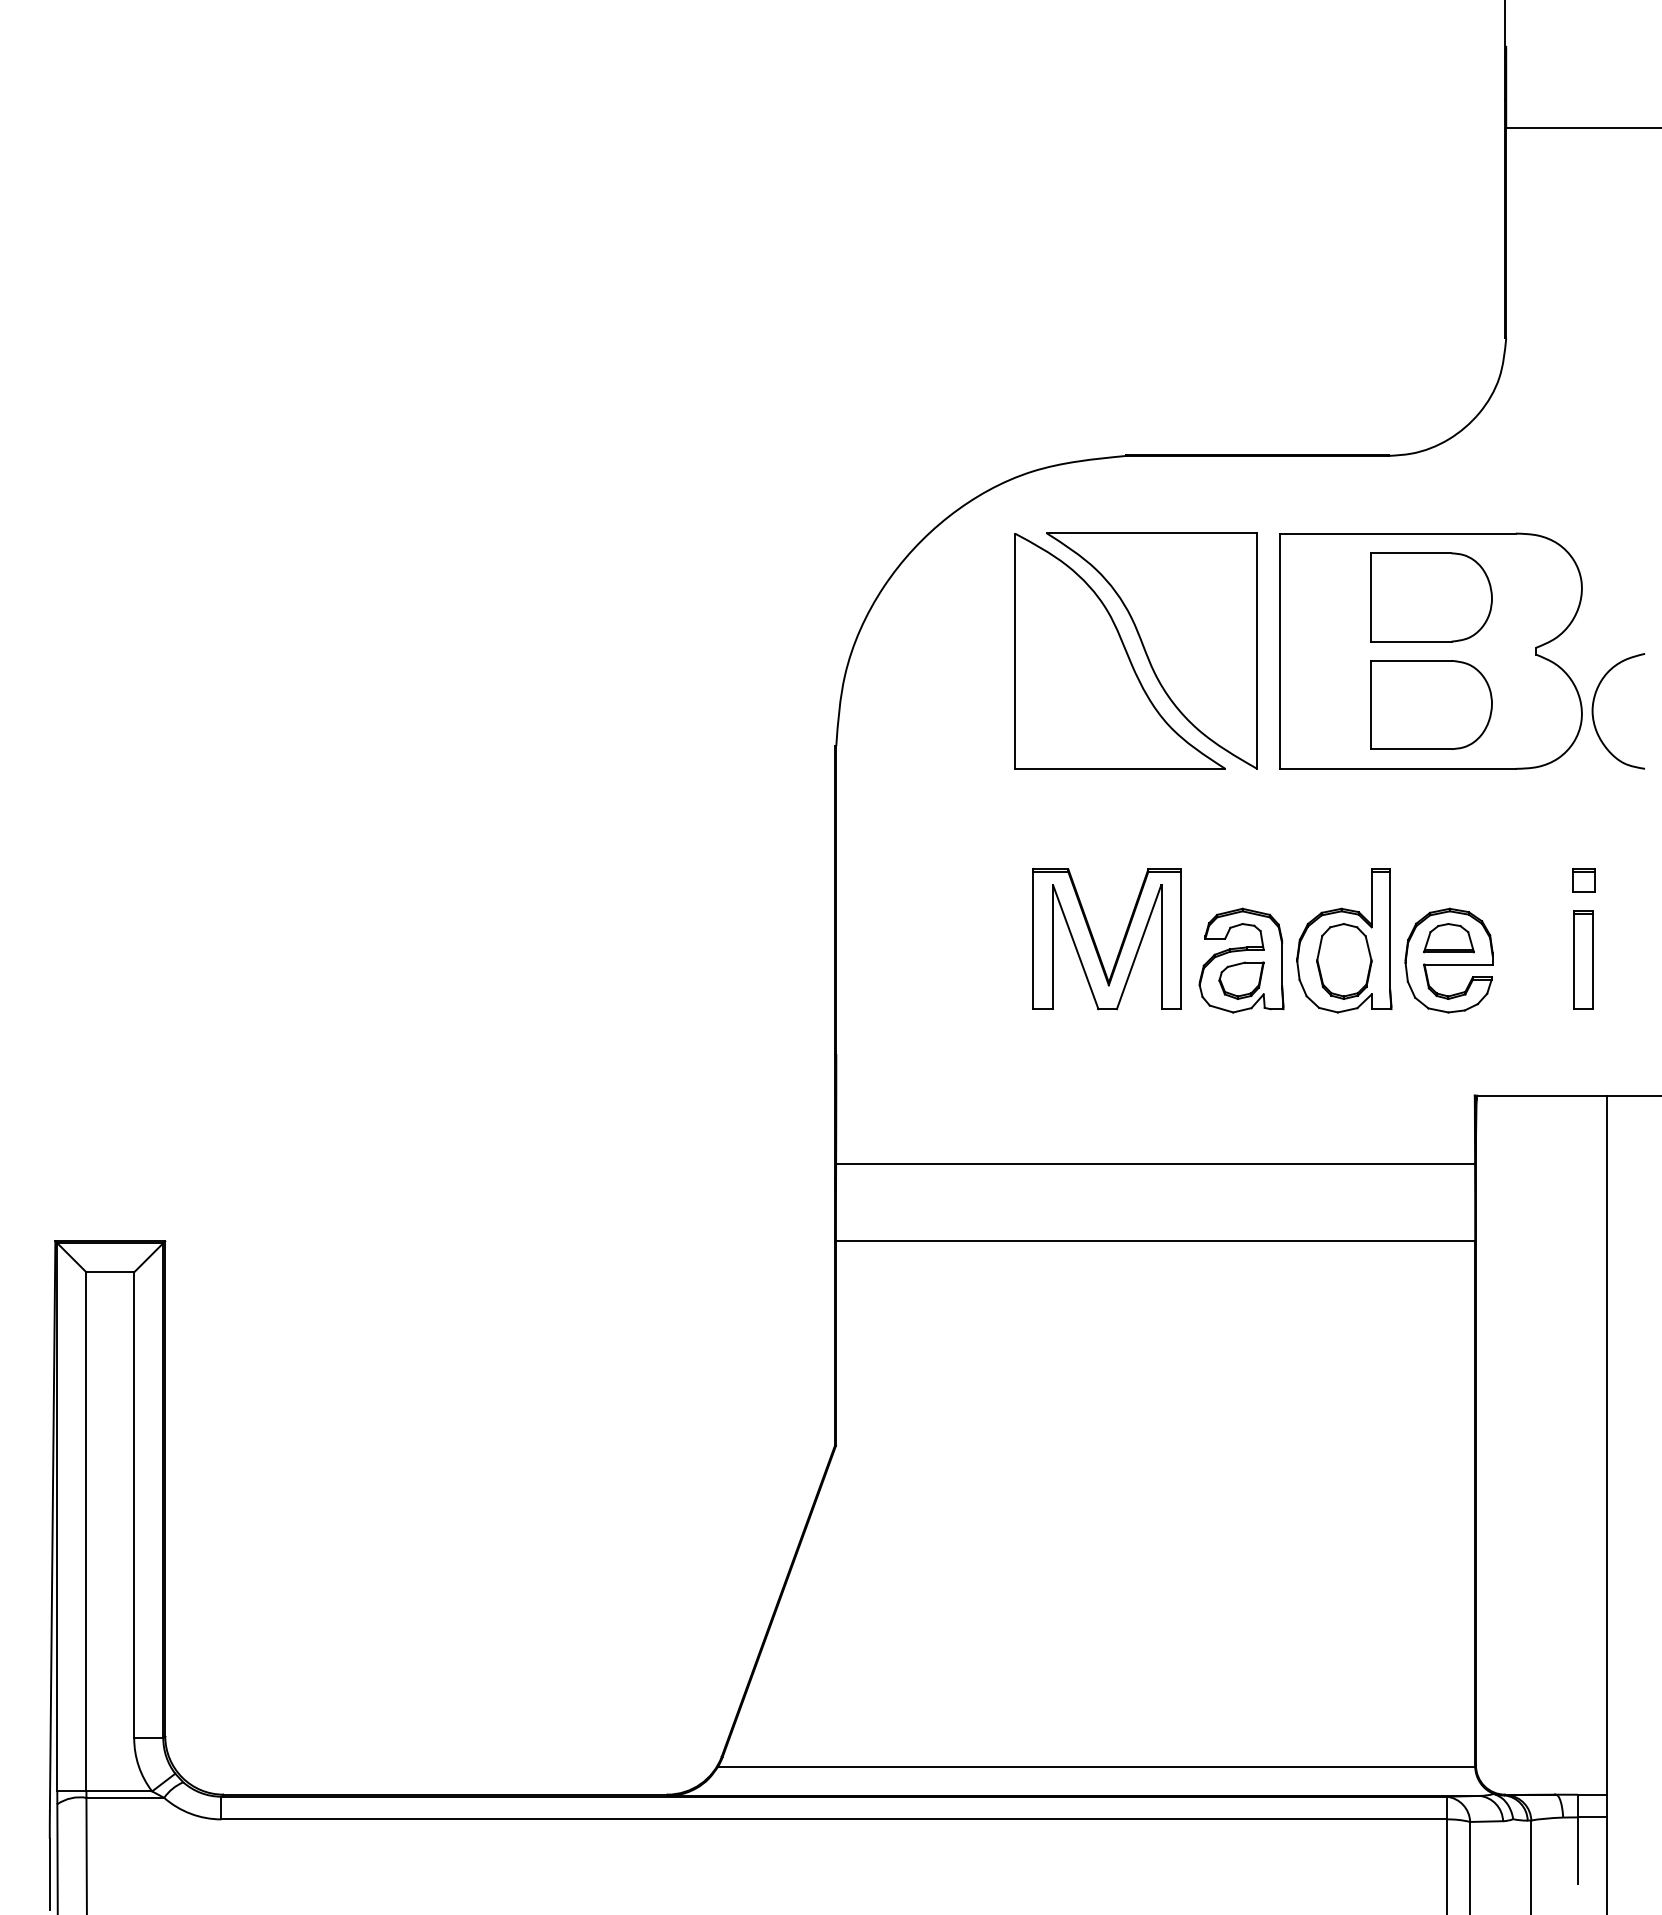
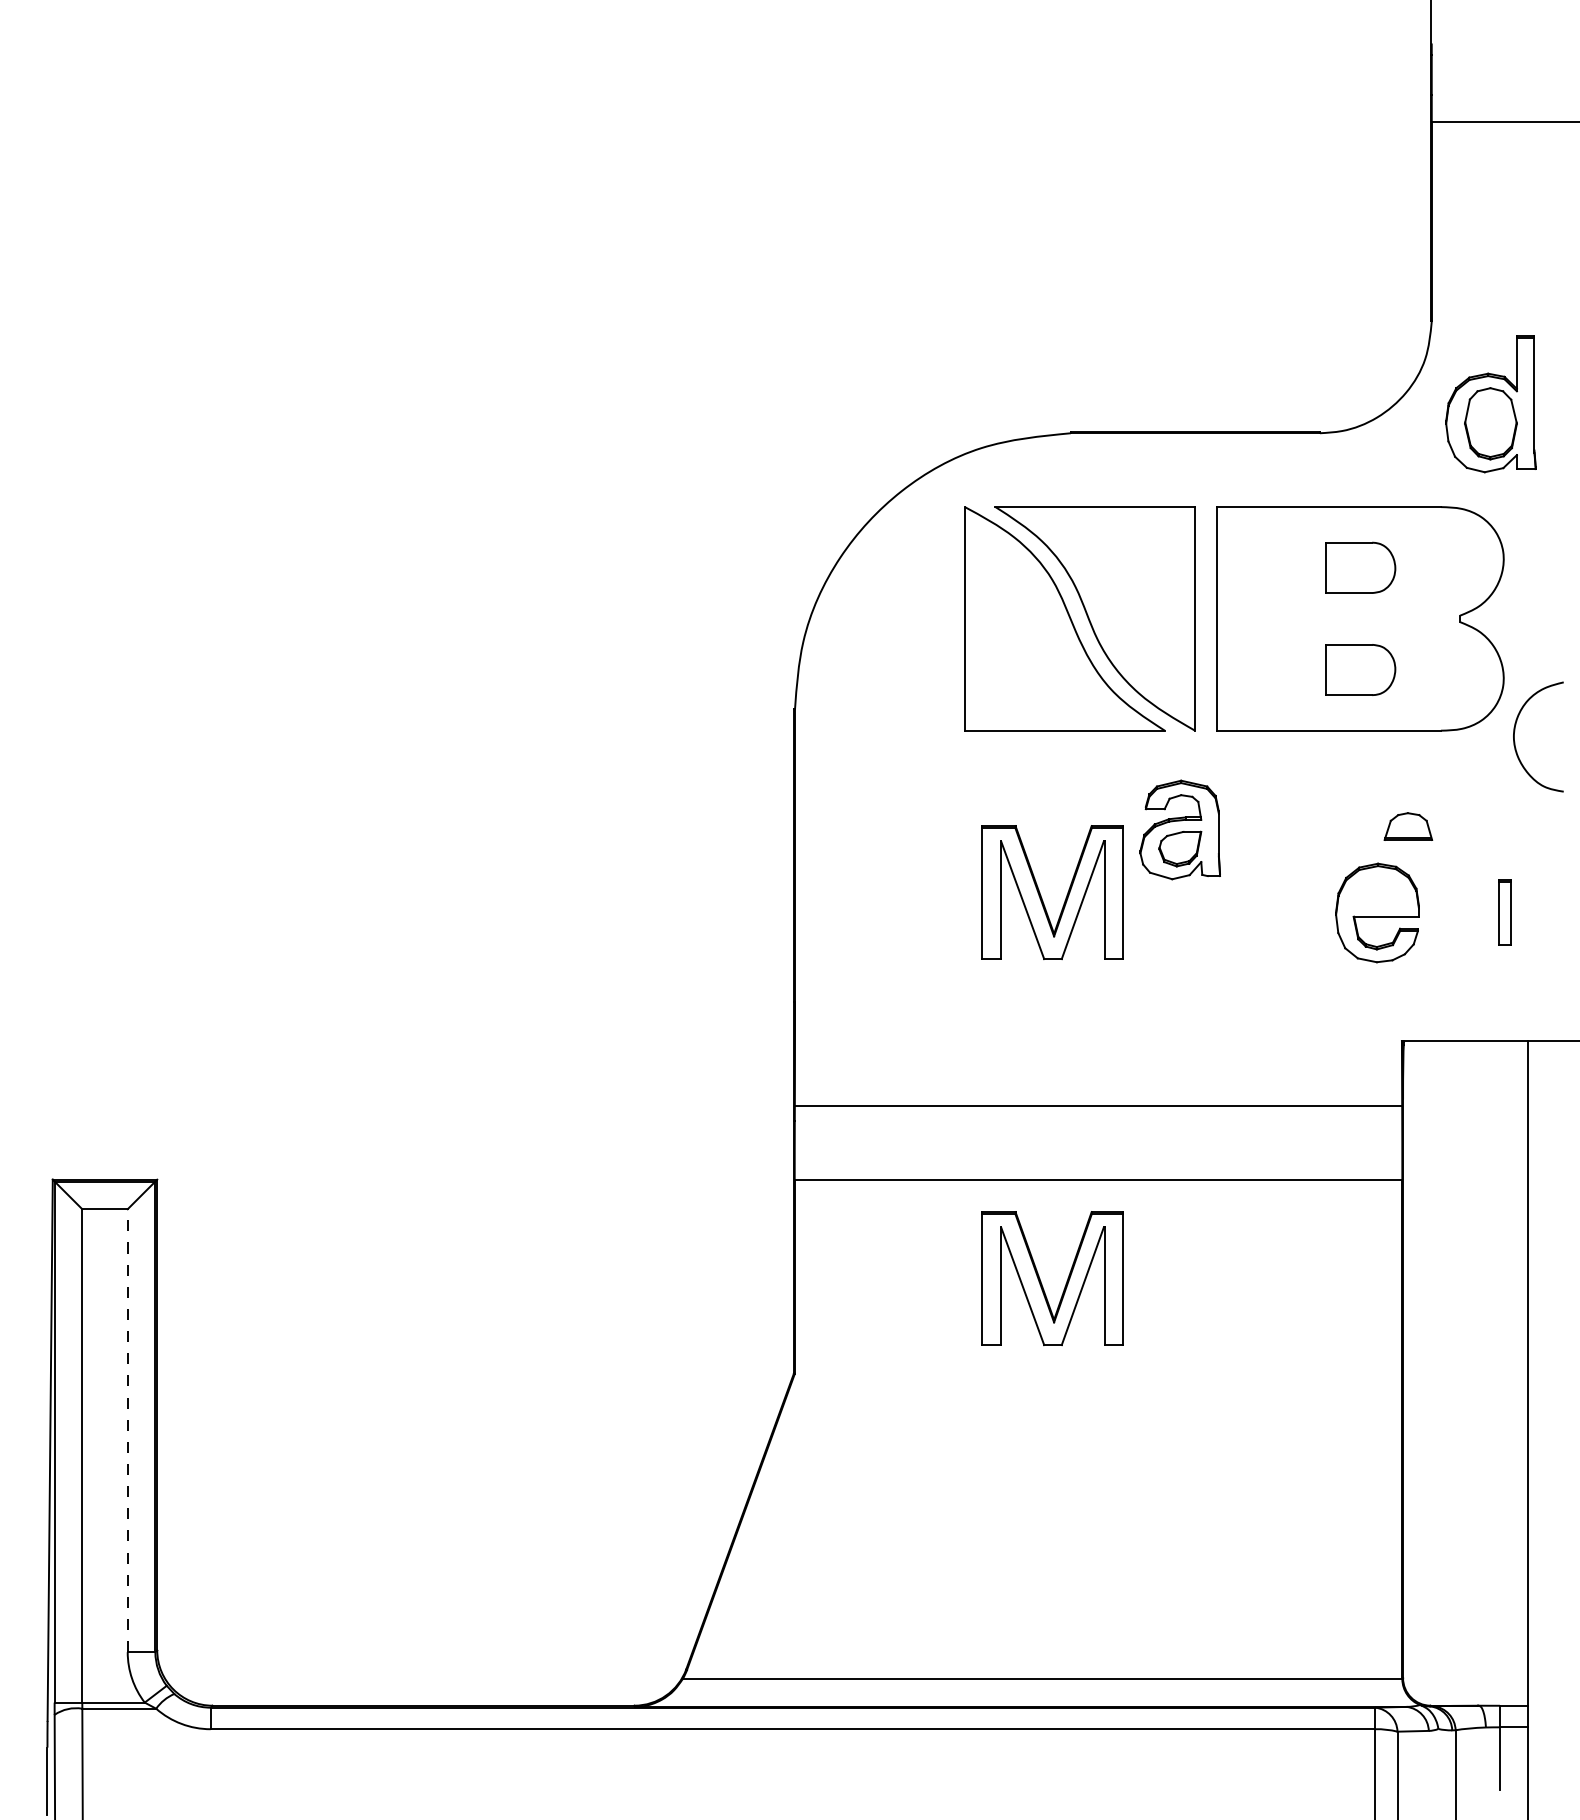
part: (1431, 597) -> (1360, 567), size x0.6
part: (1431, 704) -> (1360, 669), size x0.6
curve: (1594, 705) -> (1515, 731), moved
part: (1583, 880) -> (1505, 836), removed
part: (1449, 938) -> (1408, 826), moved
part: (1343, 941) -> (1490, 404), moved
part: (1240, 960) -> (1179, 829), moved
part: (1582, 960) -> (1504, 912), size x0.7
part: (1095, 1348) -> (1041, 1281), added
line: (133, 1505) -> (127, 1430), solid -> dashed

